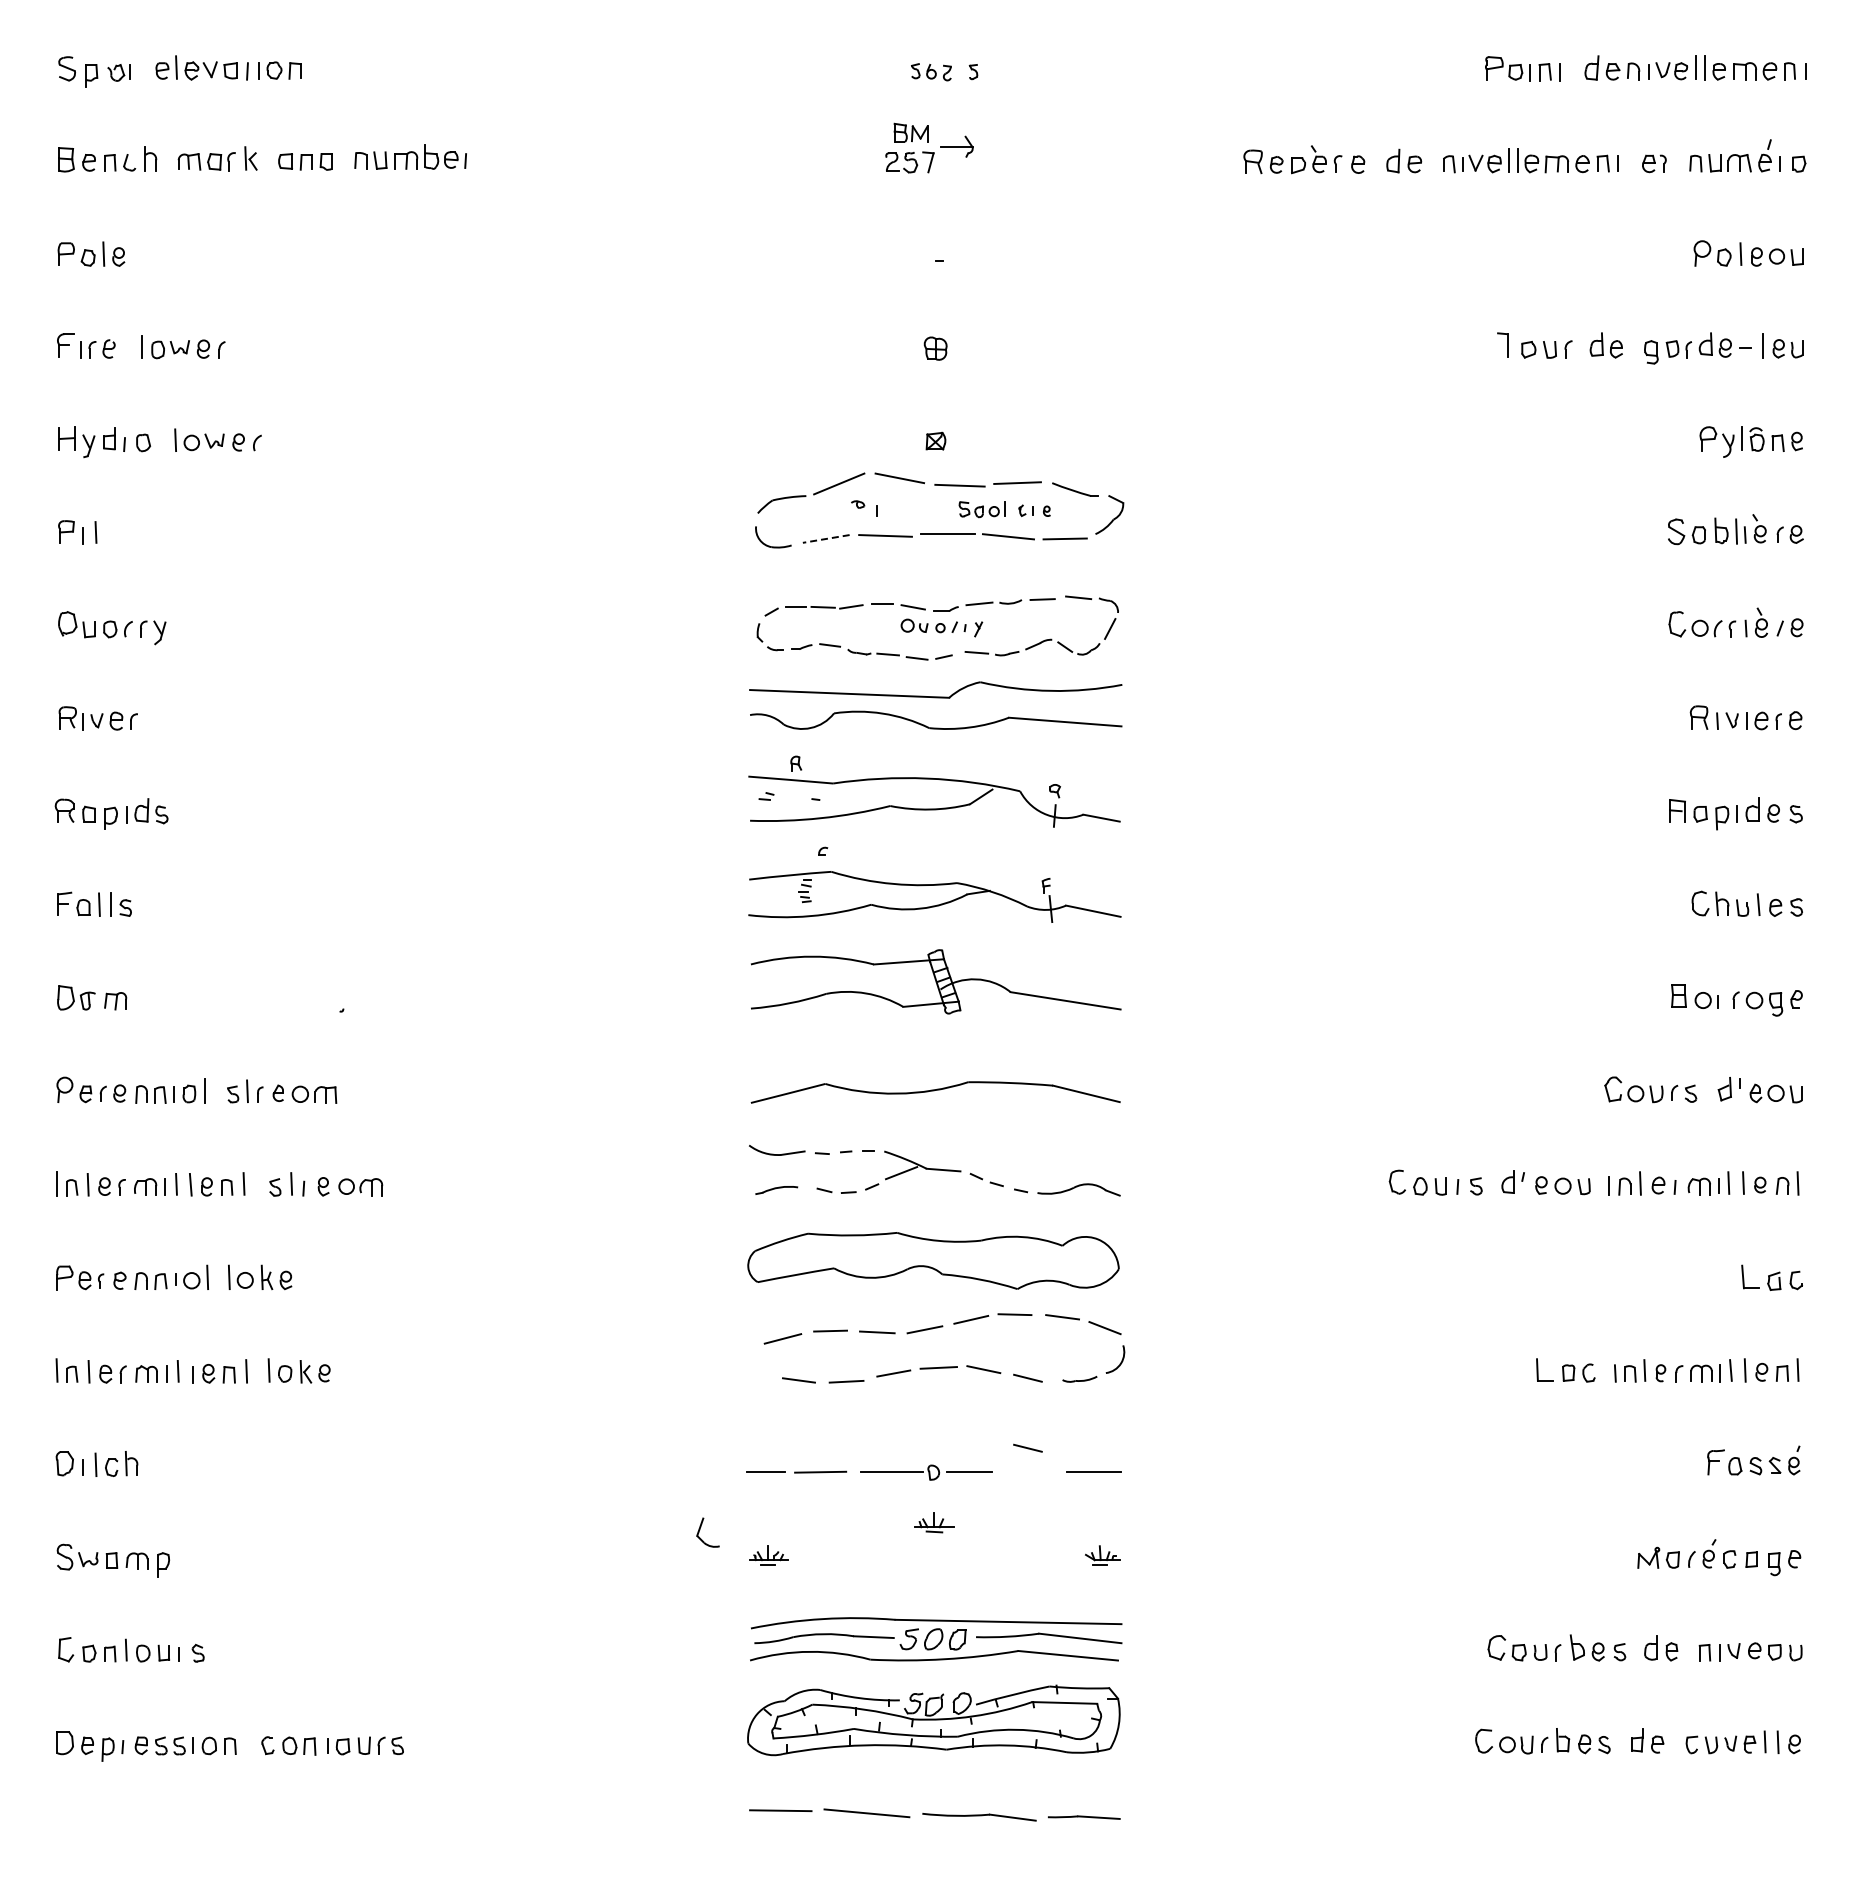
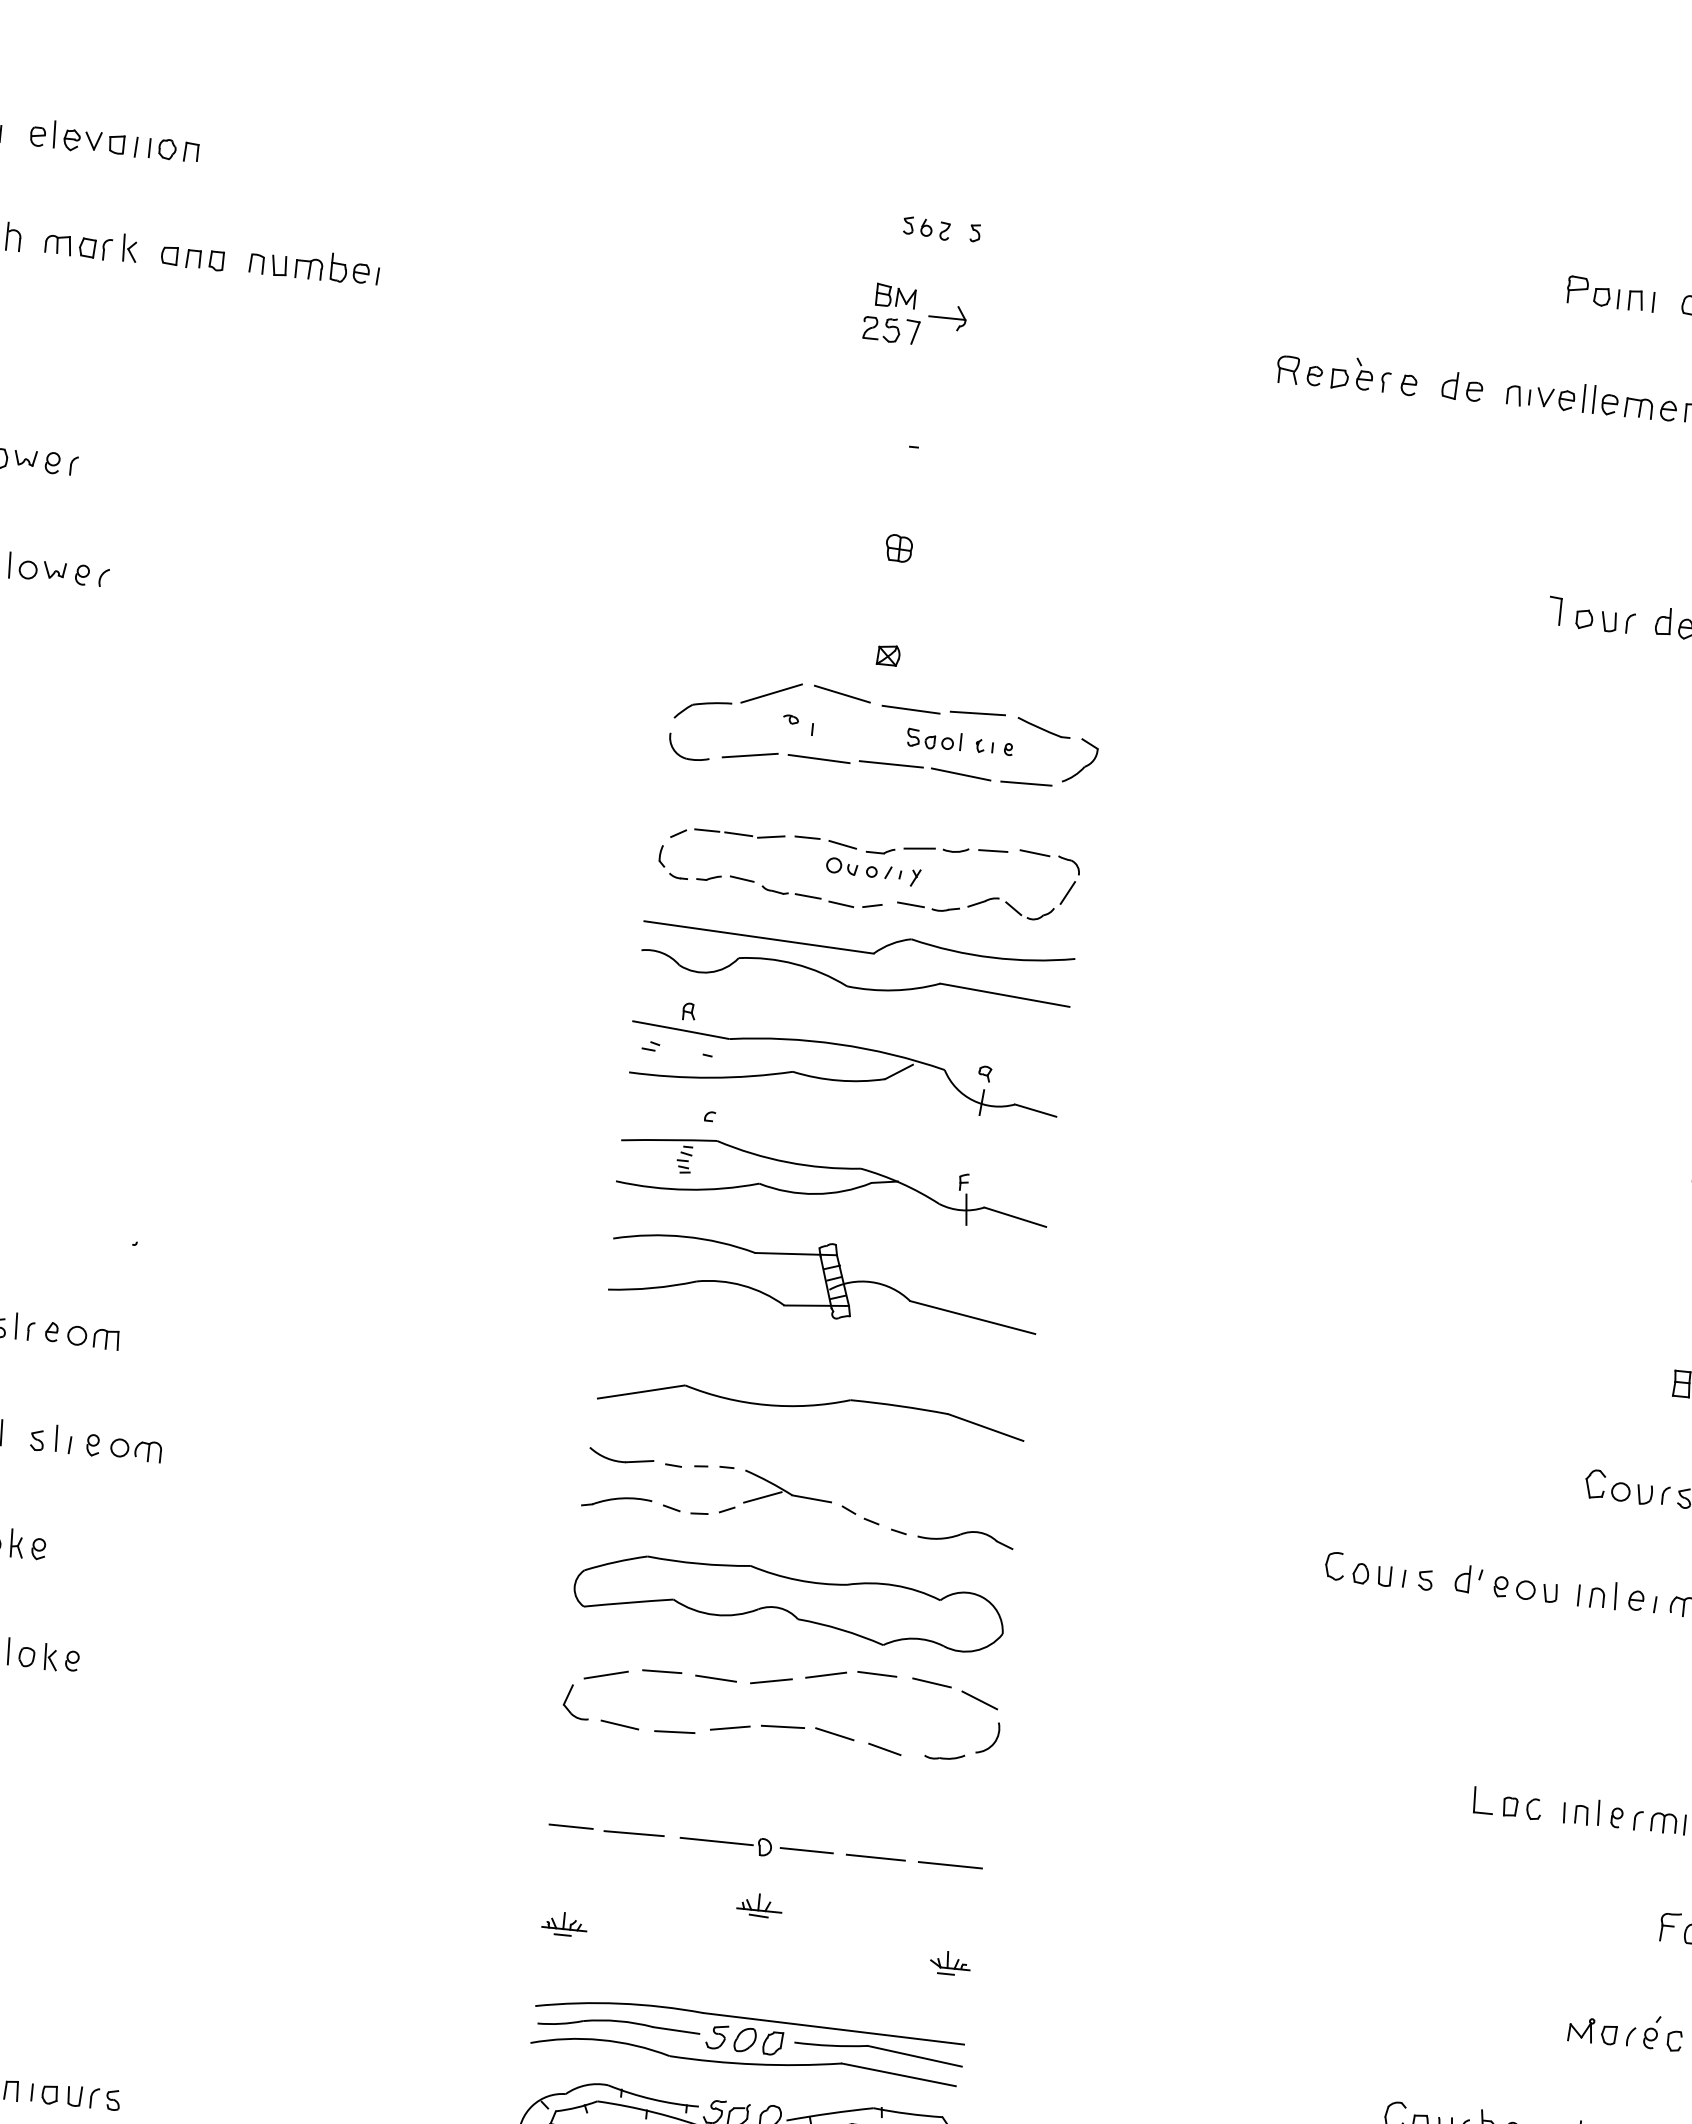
line: (826, 538) -> (750, 755), dashed -> solid
part: (776, 1190) -> (616, 1502), size x1.43
line: (1027, 1447) -> (876, 1829), removed
line: (1029, 1471) -> (875, 1857), added
part: (700, 1530) -> (568, 1698), moved

